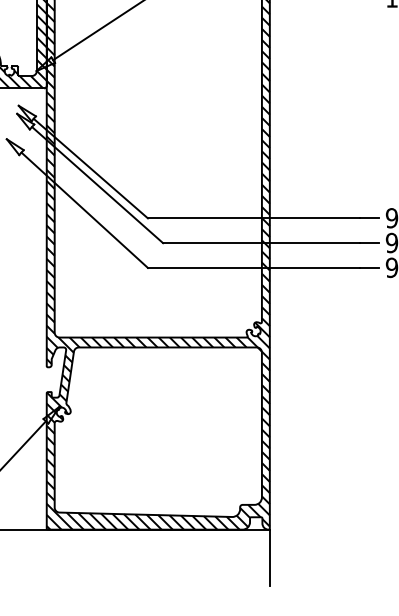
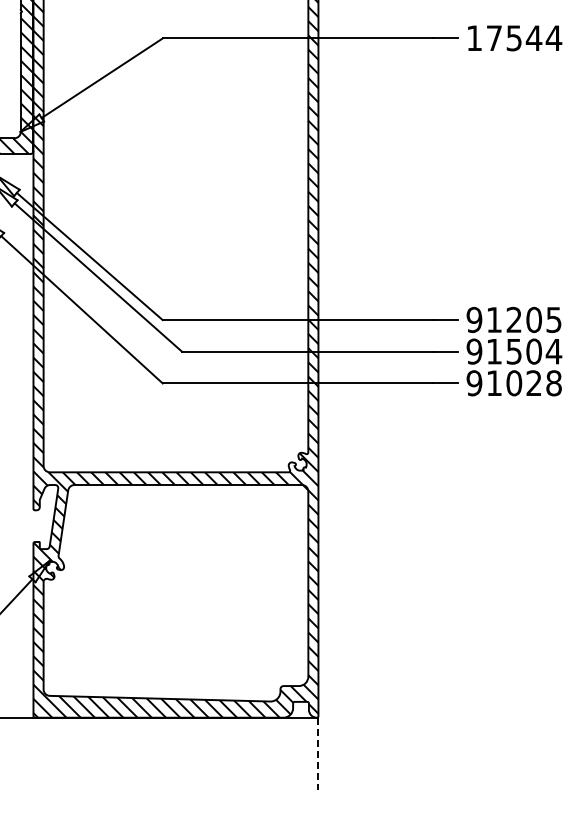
line: (269, 557) -> (318, 753), solid -> dashed

